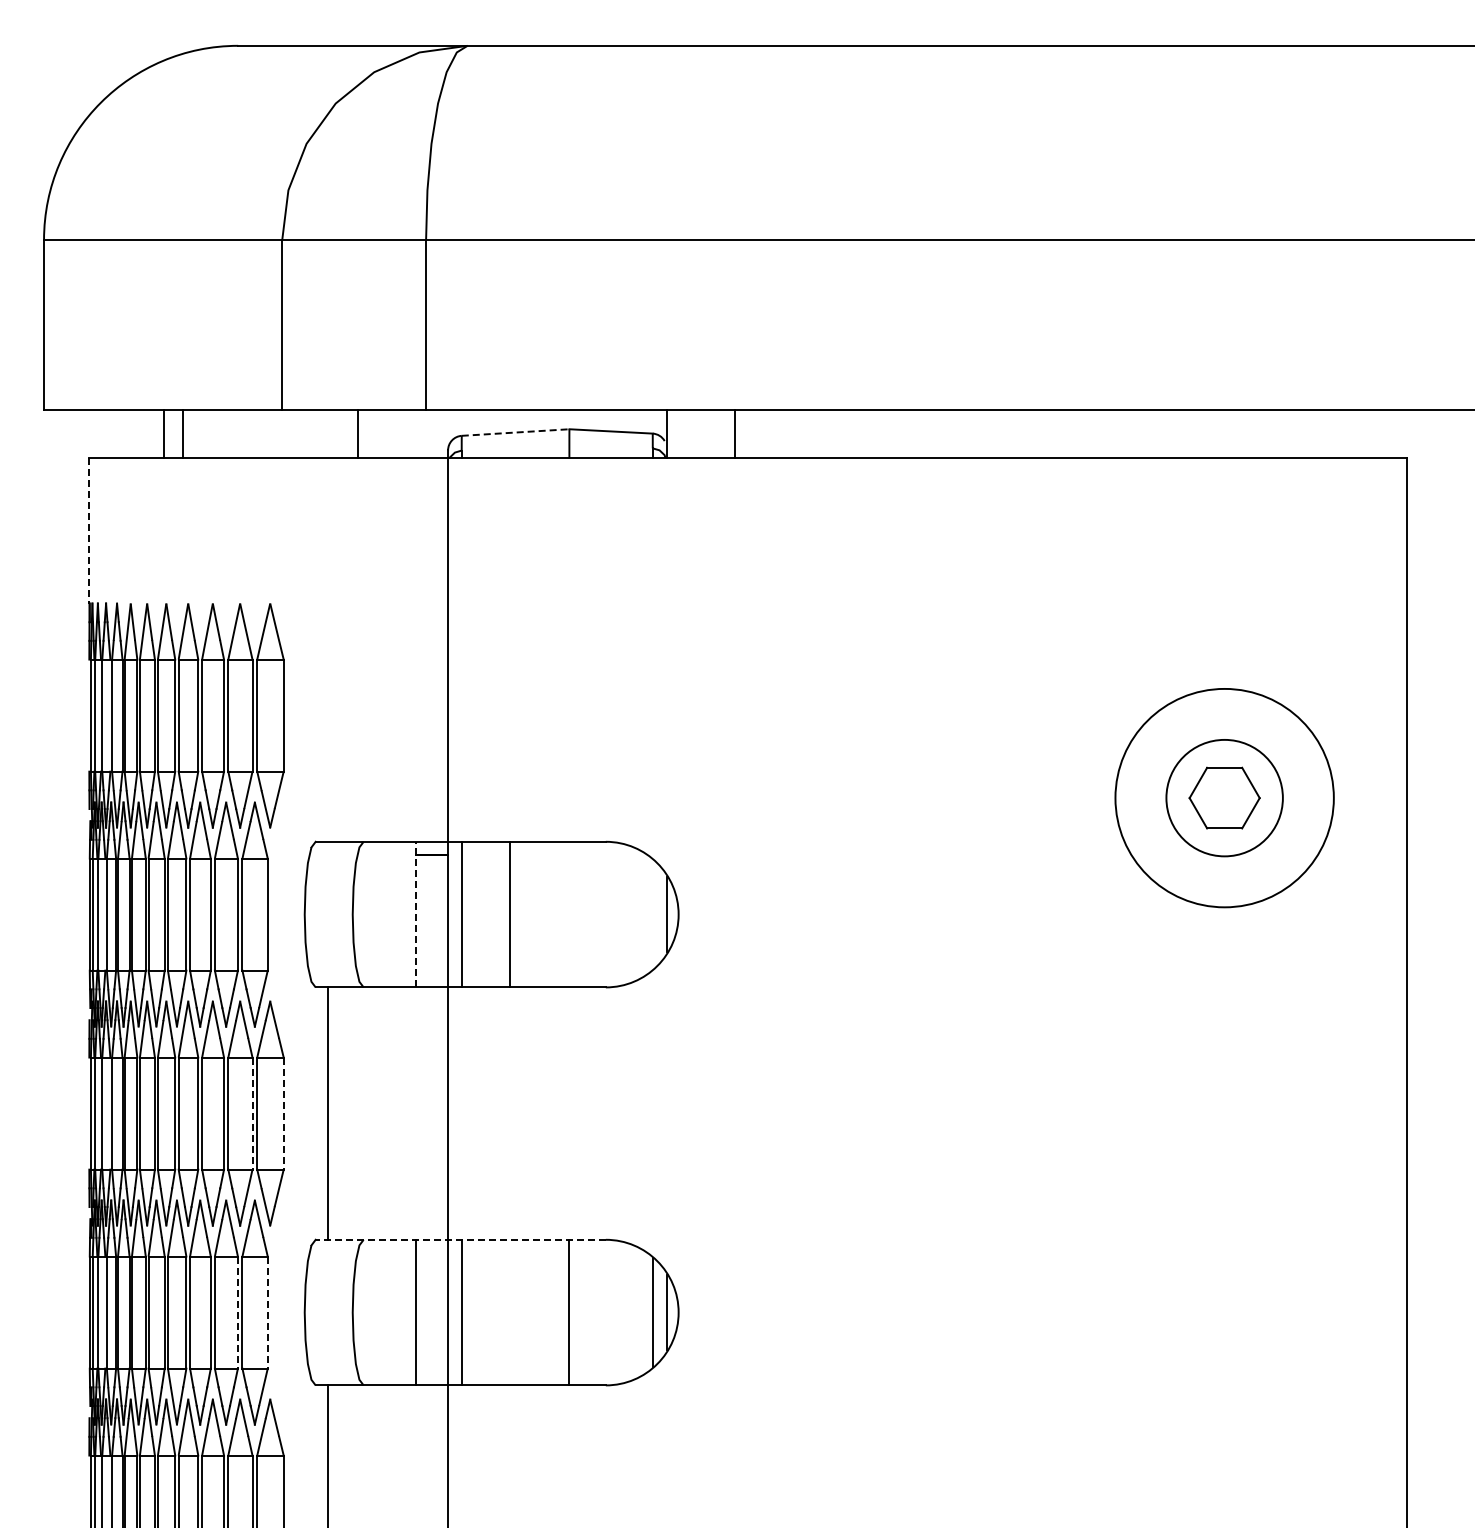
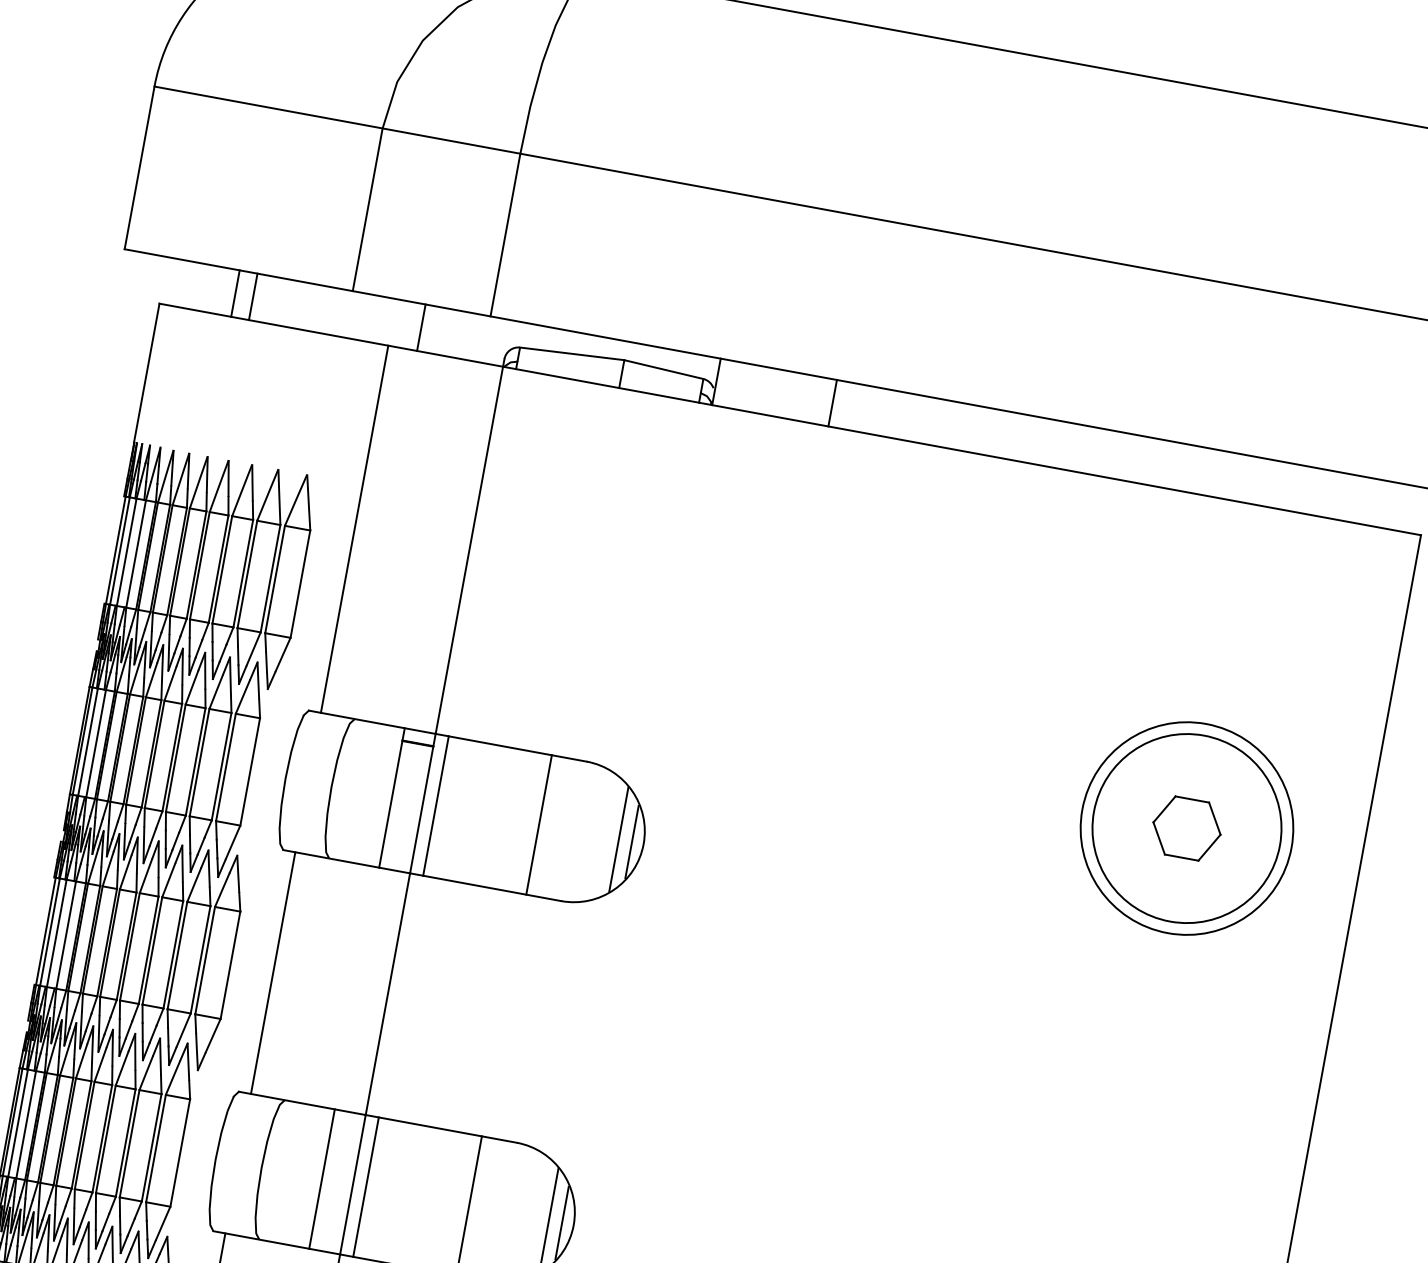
line: (515, 432) -> (572, 353), dashed -> solid
line: (734, 433) -> (832, 402), moved
line: (89, 530) -> (146, 372), dashed -> solid
line: (328, 649) -> (354, 528), added
circle: (1224, 798) -> (1186, 828), size x1.67
line: (415, 914) -> (391, 797), dashed -> solid
line: (510, 914) -> (539, 824), moved
line: (652, 914) -> (618, 839), added
line: (252, 1114) -> (200, 960), dashed -> solid
line: (283, 1114) -> (230, 966), dashed -> solid
line: (460, 1239) -> (377, 1116), dashed -> solid
line: (237, 1313) -> (151, 1148), dashed -> solid
line: (267, 1313) -> (179, 1153), dashed -> solid

